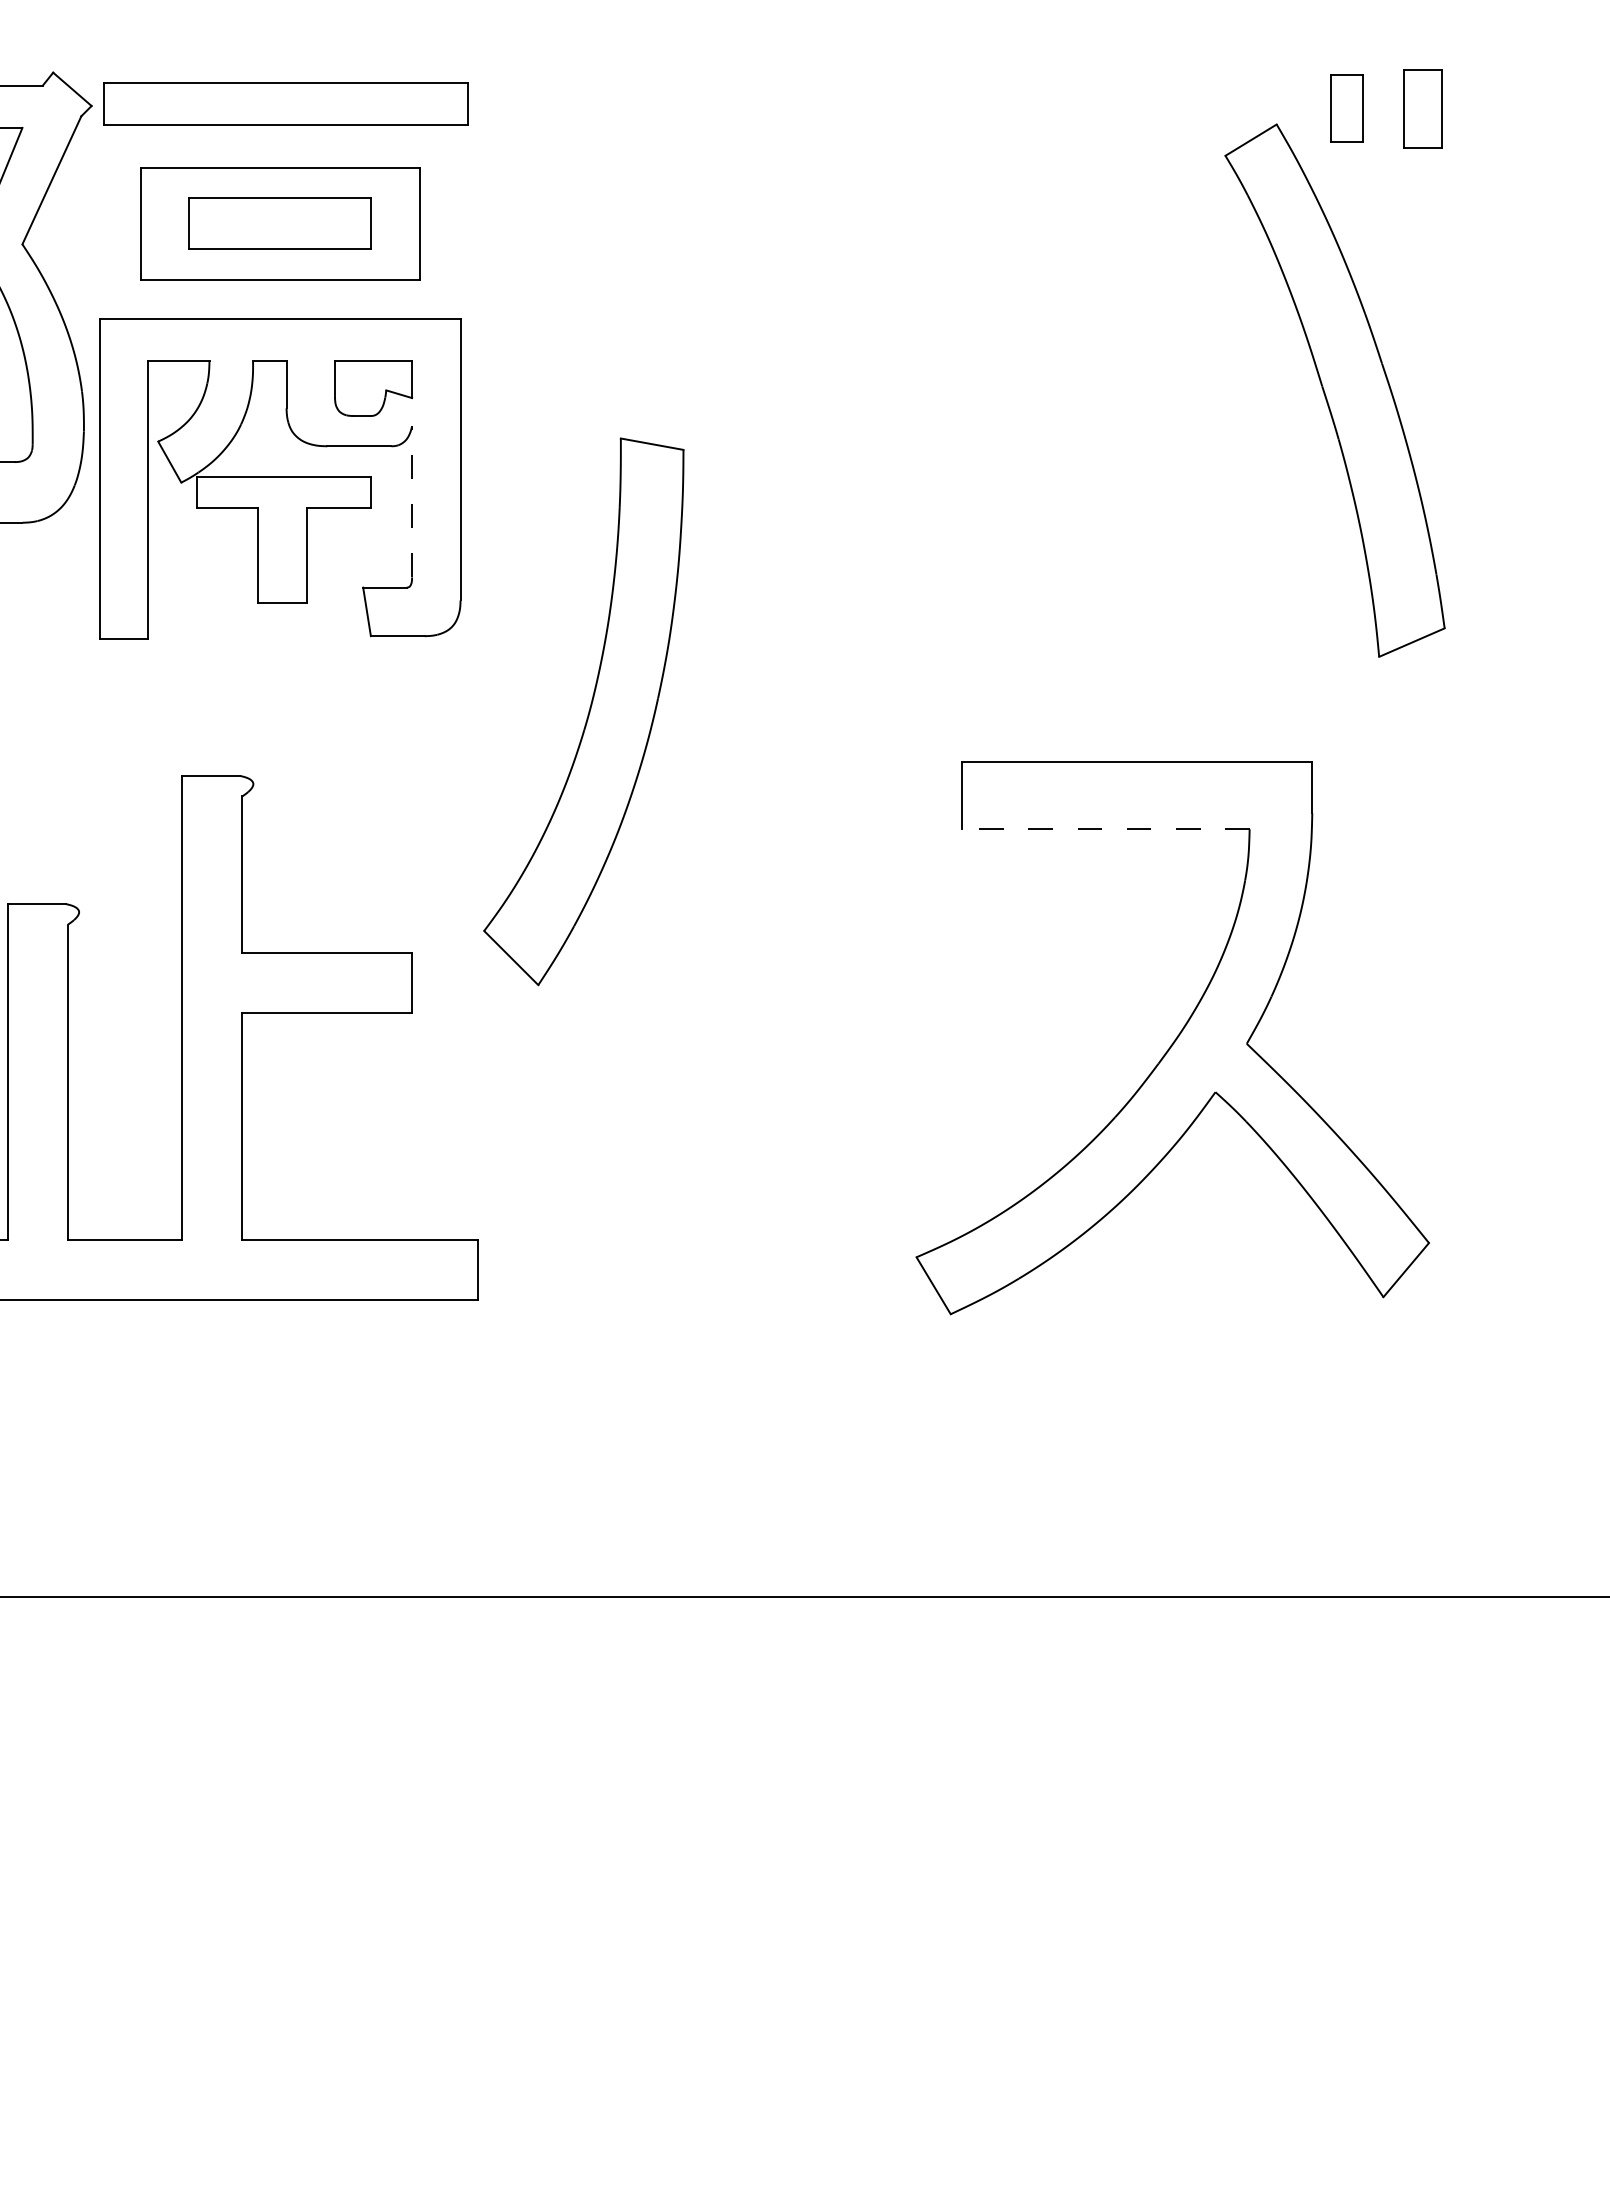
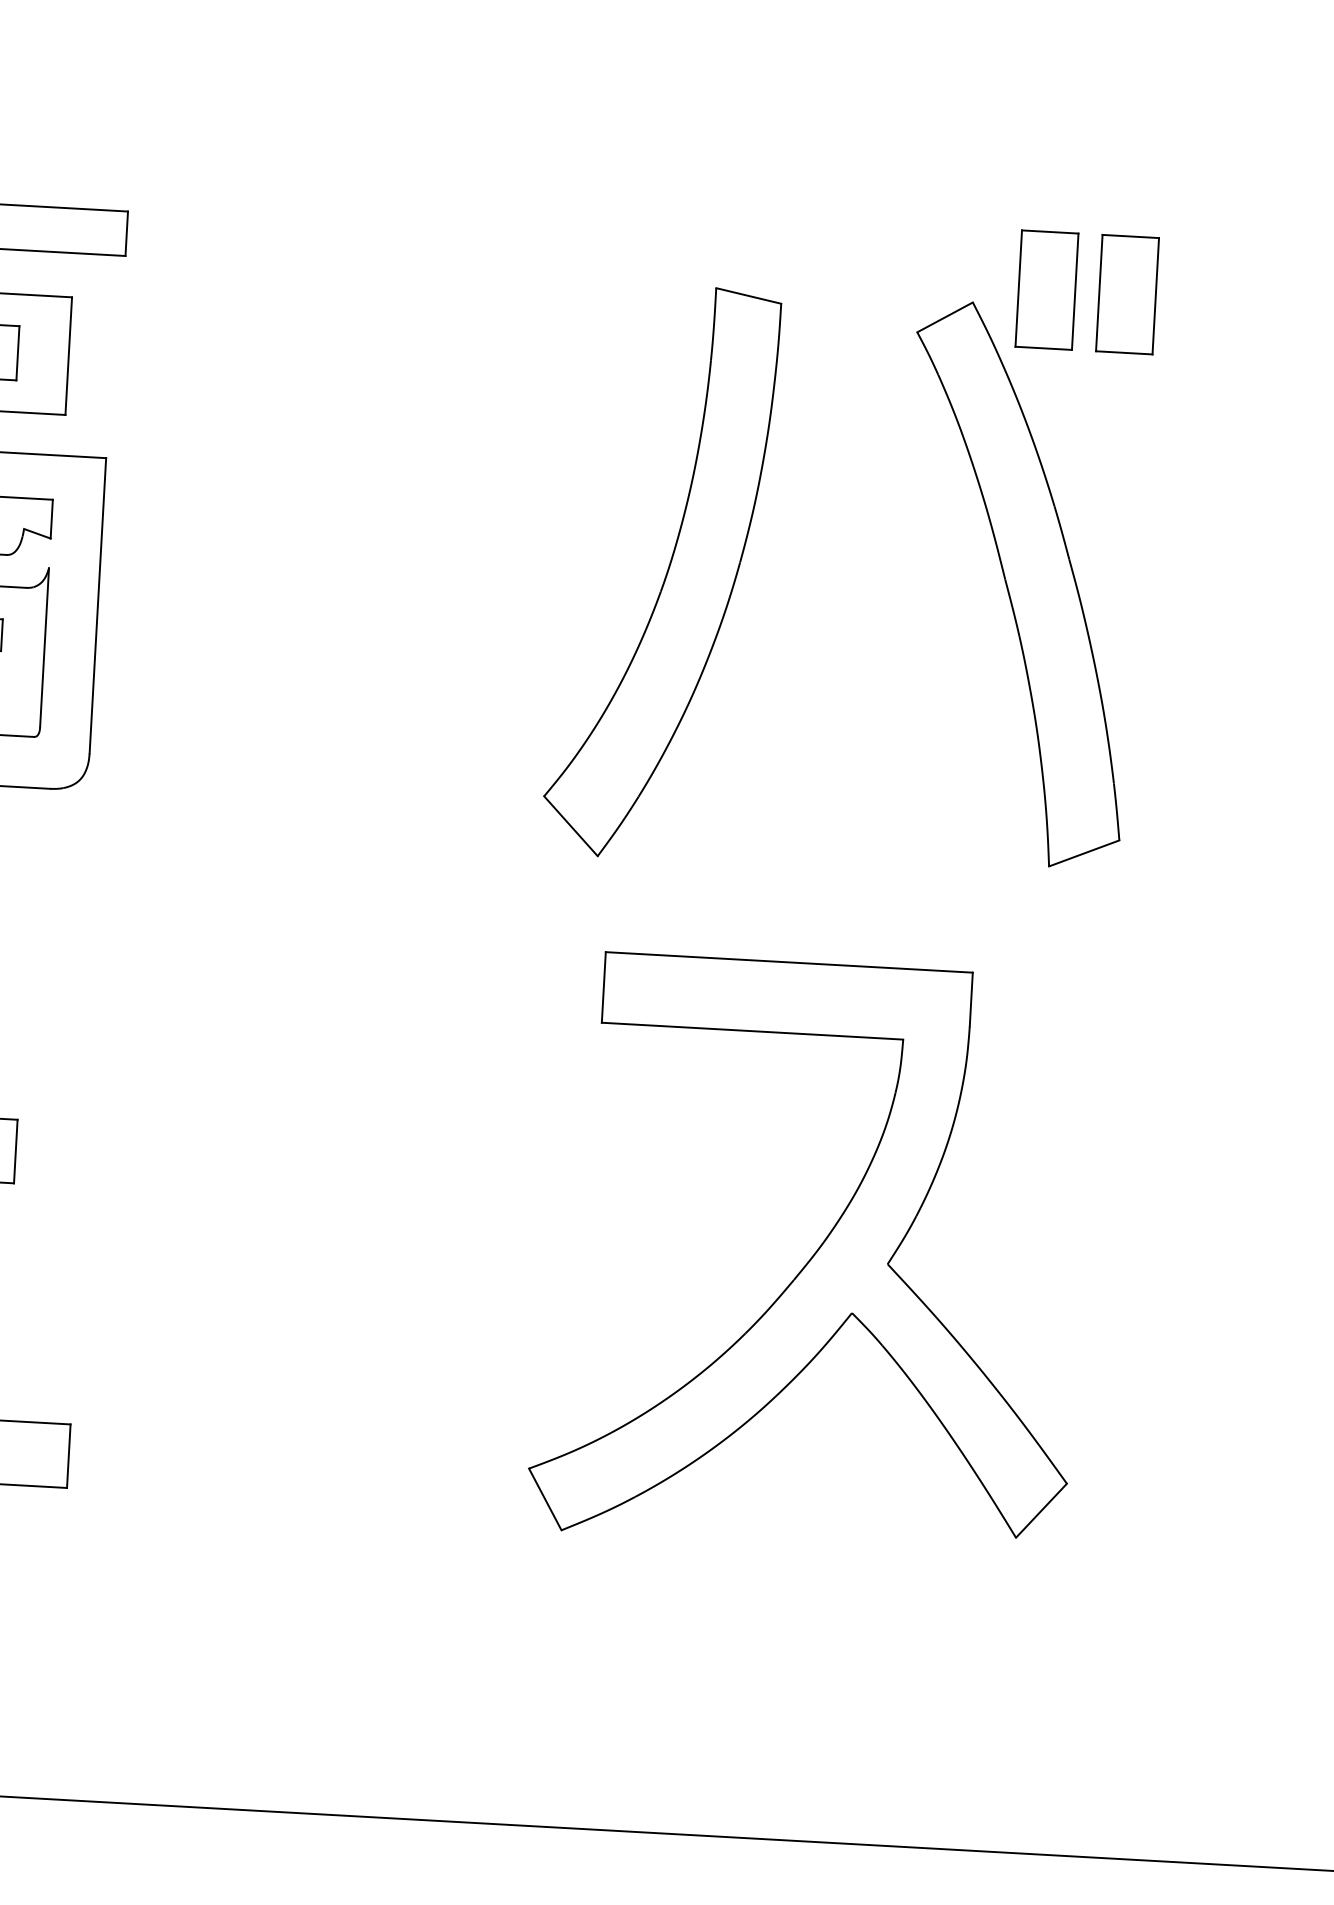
part: (1346, 108) -> (1046, 289), size x1.67
part: (1422, 108) -> (1126, 294), size x1.43
line: (412, 501) -> (45, 646), dashed -> solid
part: (583, 711) -> (661, 572), moved
line: (1105, 829) -> (752, 1031), dashed -> solid

